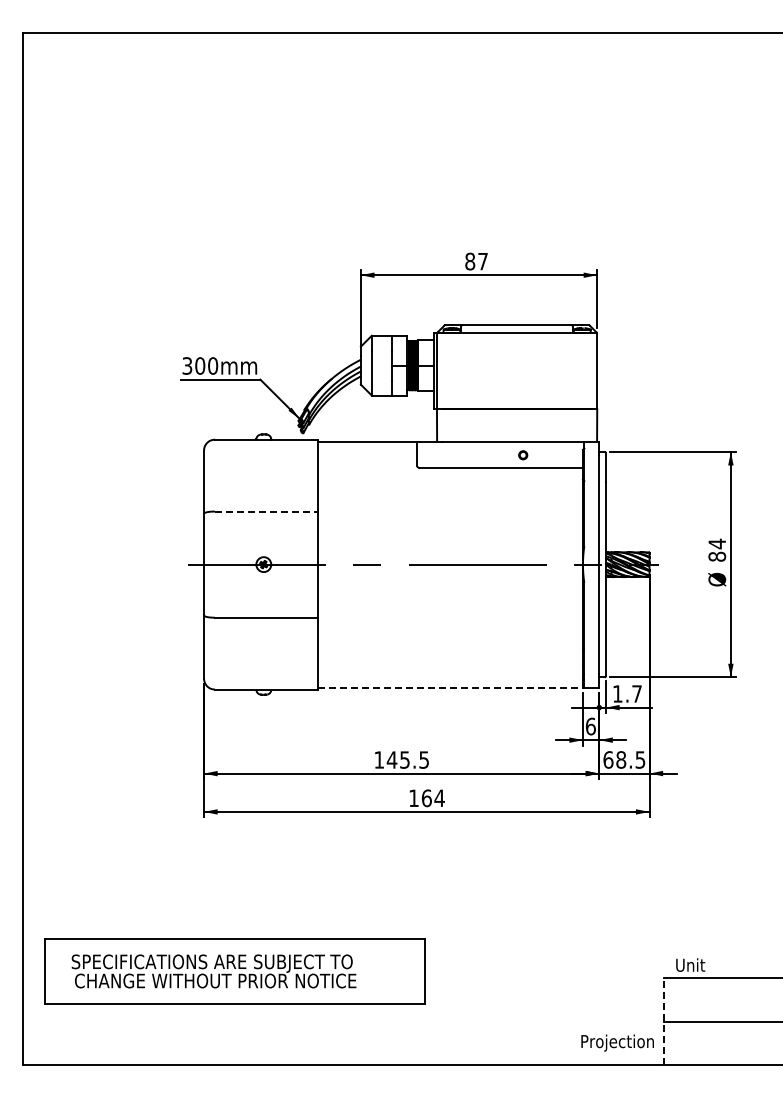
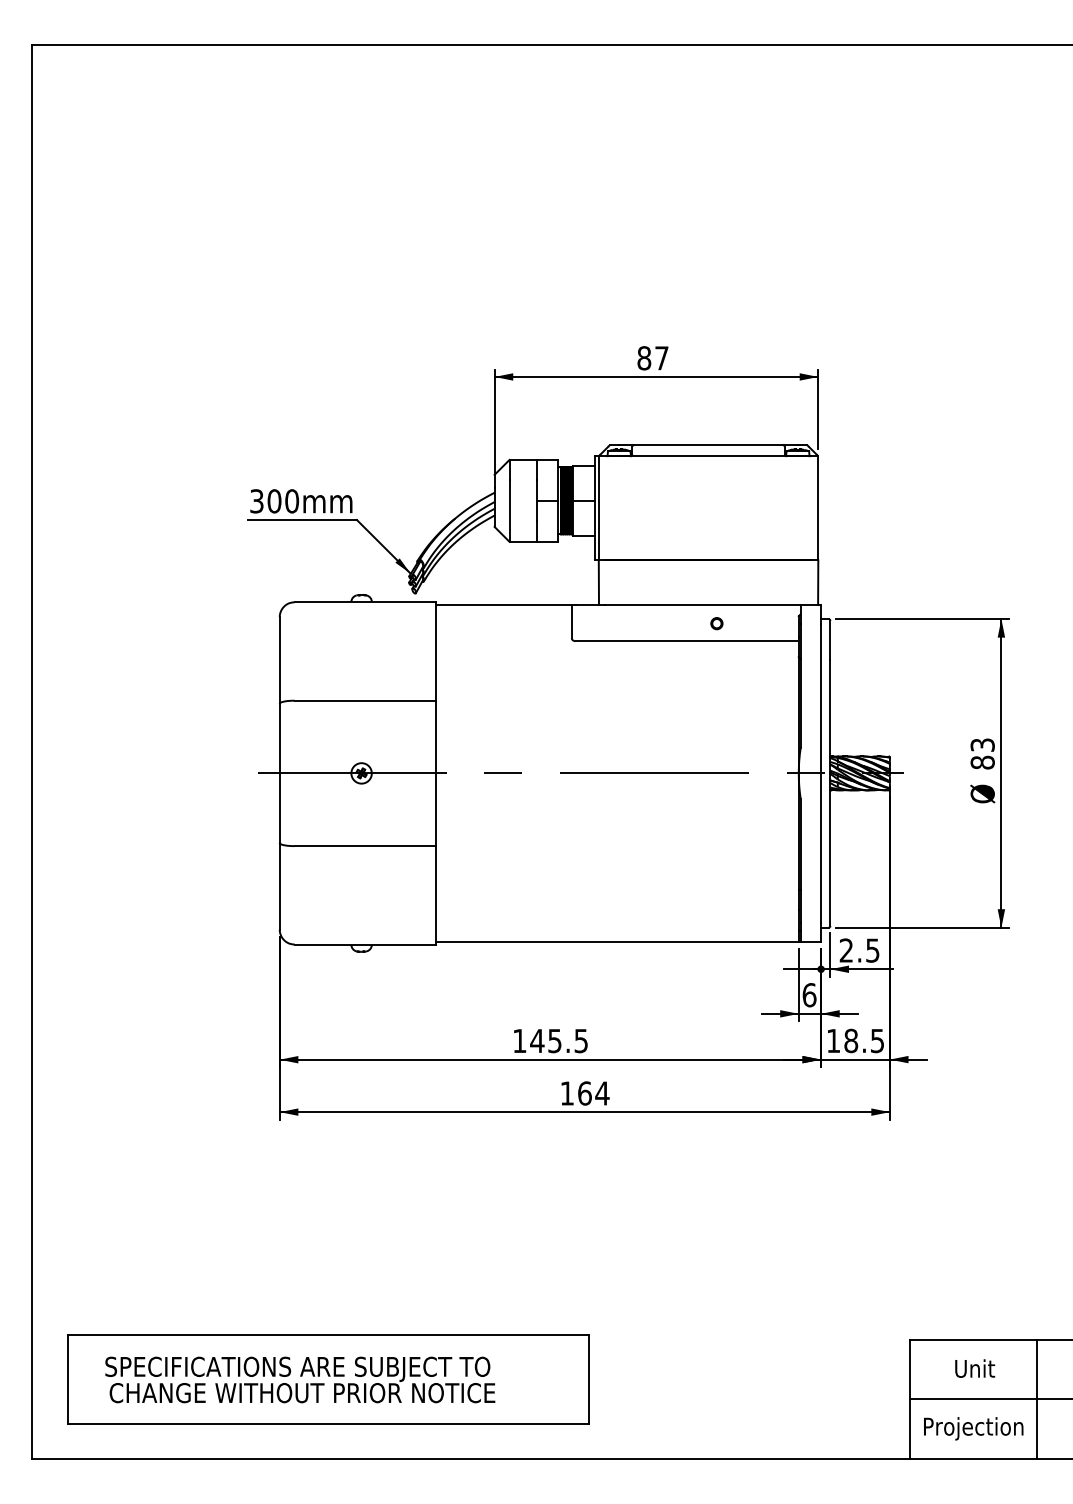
line: (266, 511) -> (365, 700), dashed -> solid
text: (717, 543) -> (983, 744), 84 -> 83
line: (451, 687) -> (618, 941), dashed -> solid
text: (627, 693) -> (859, 949), 1.7 -> 2.5
text: (608, 759) -> (833, 1040), 68.5 -> 18.5
text: (690, 964) -> (974, 1367), moved
part: (234, 971) -> (328, 1380), moved
line: (664, 1021) -> (910, 1399), dashed -> solid
line: (756, 1021) -> (1036, 1399), added
text: (617, 1042) -> (973, 1427), moved

